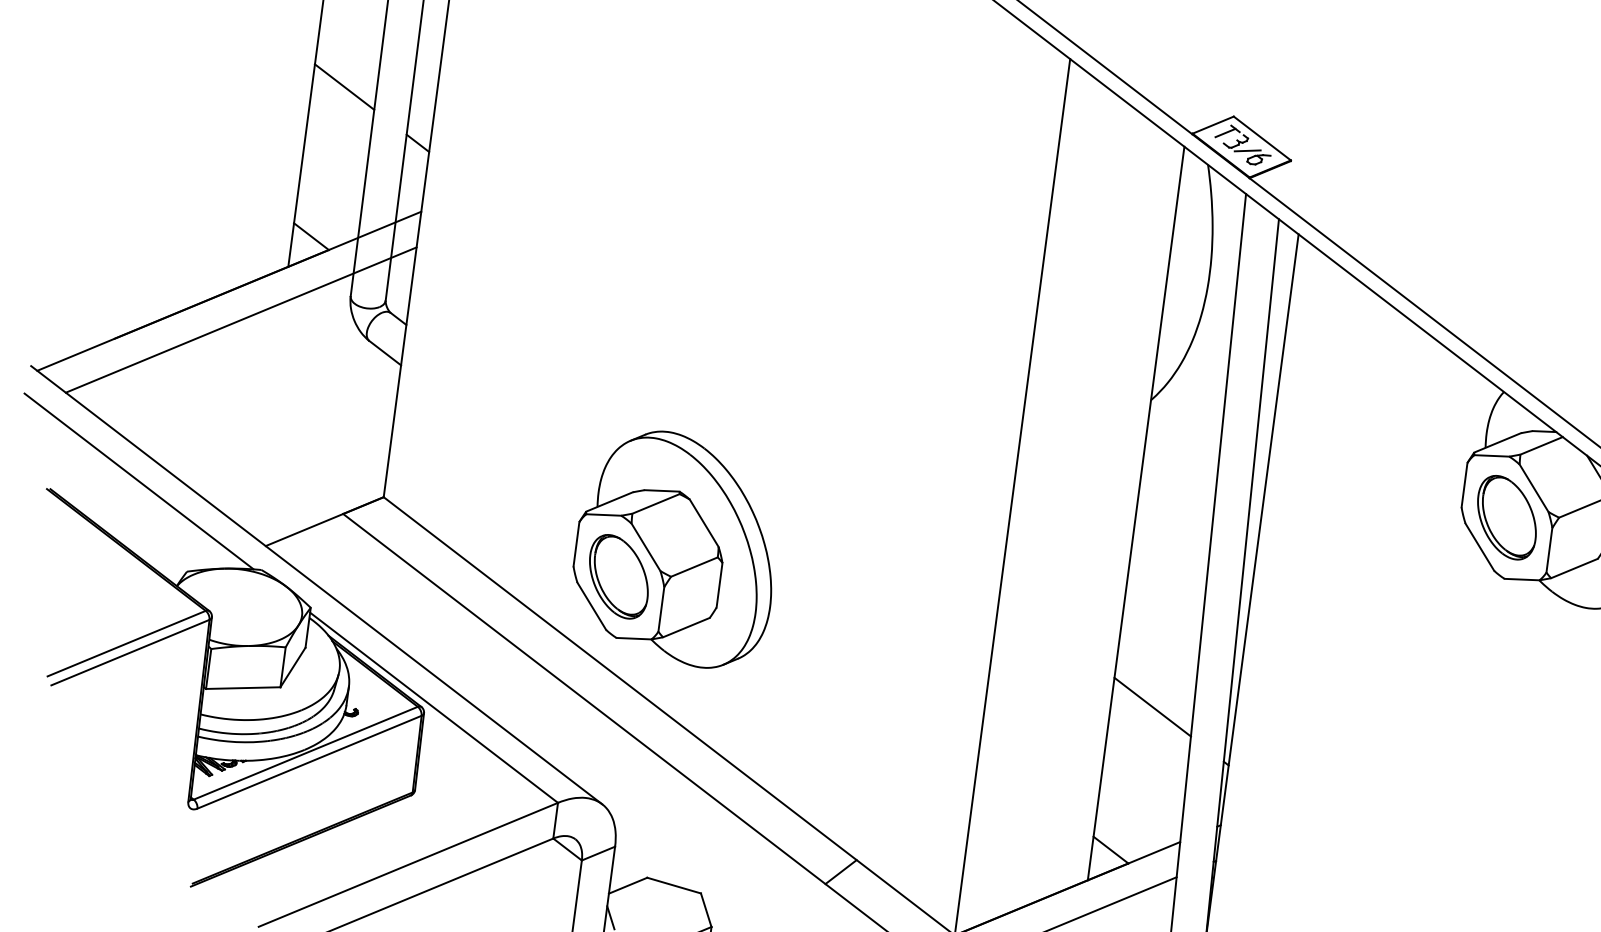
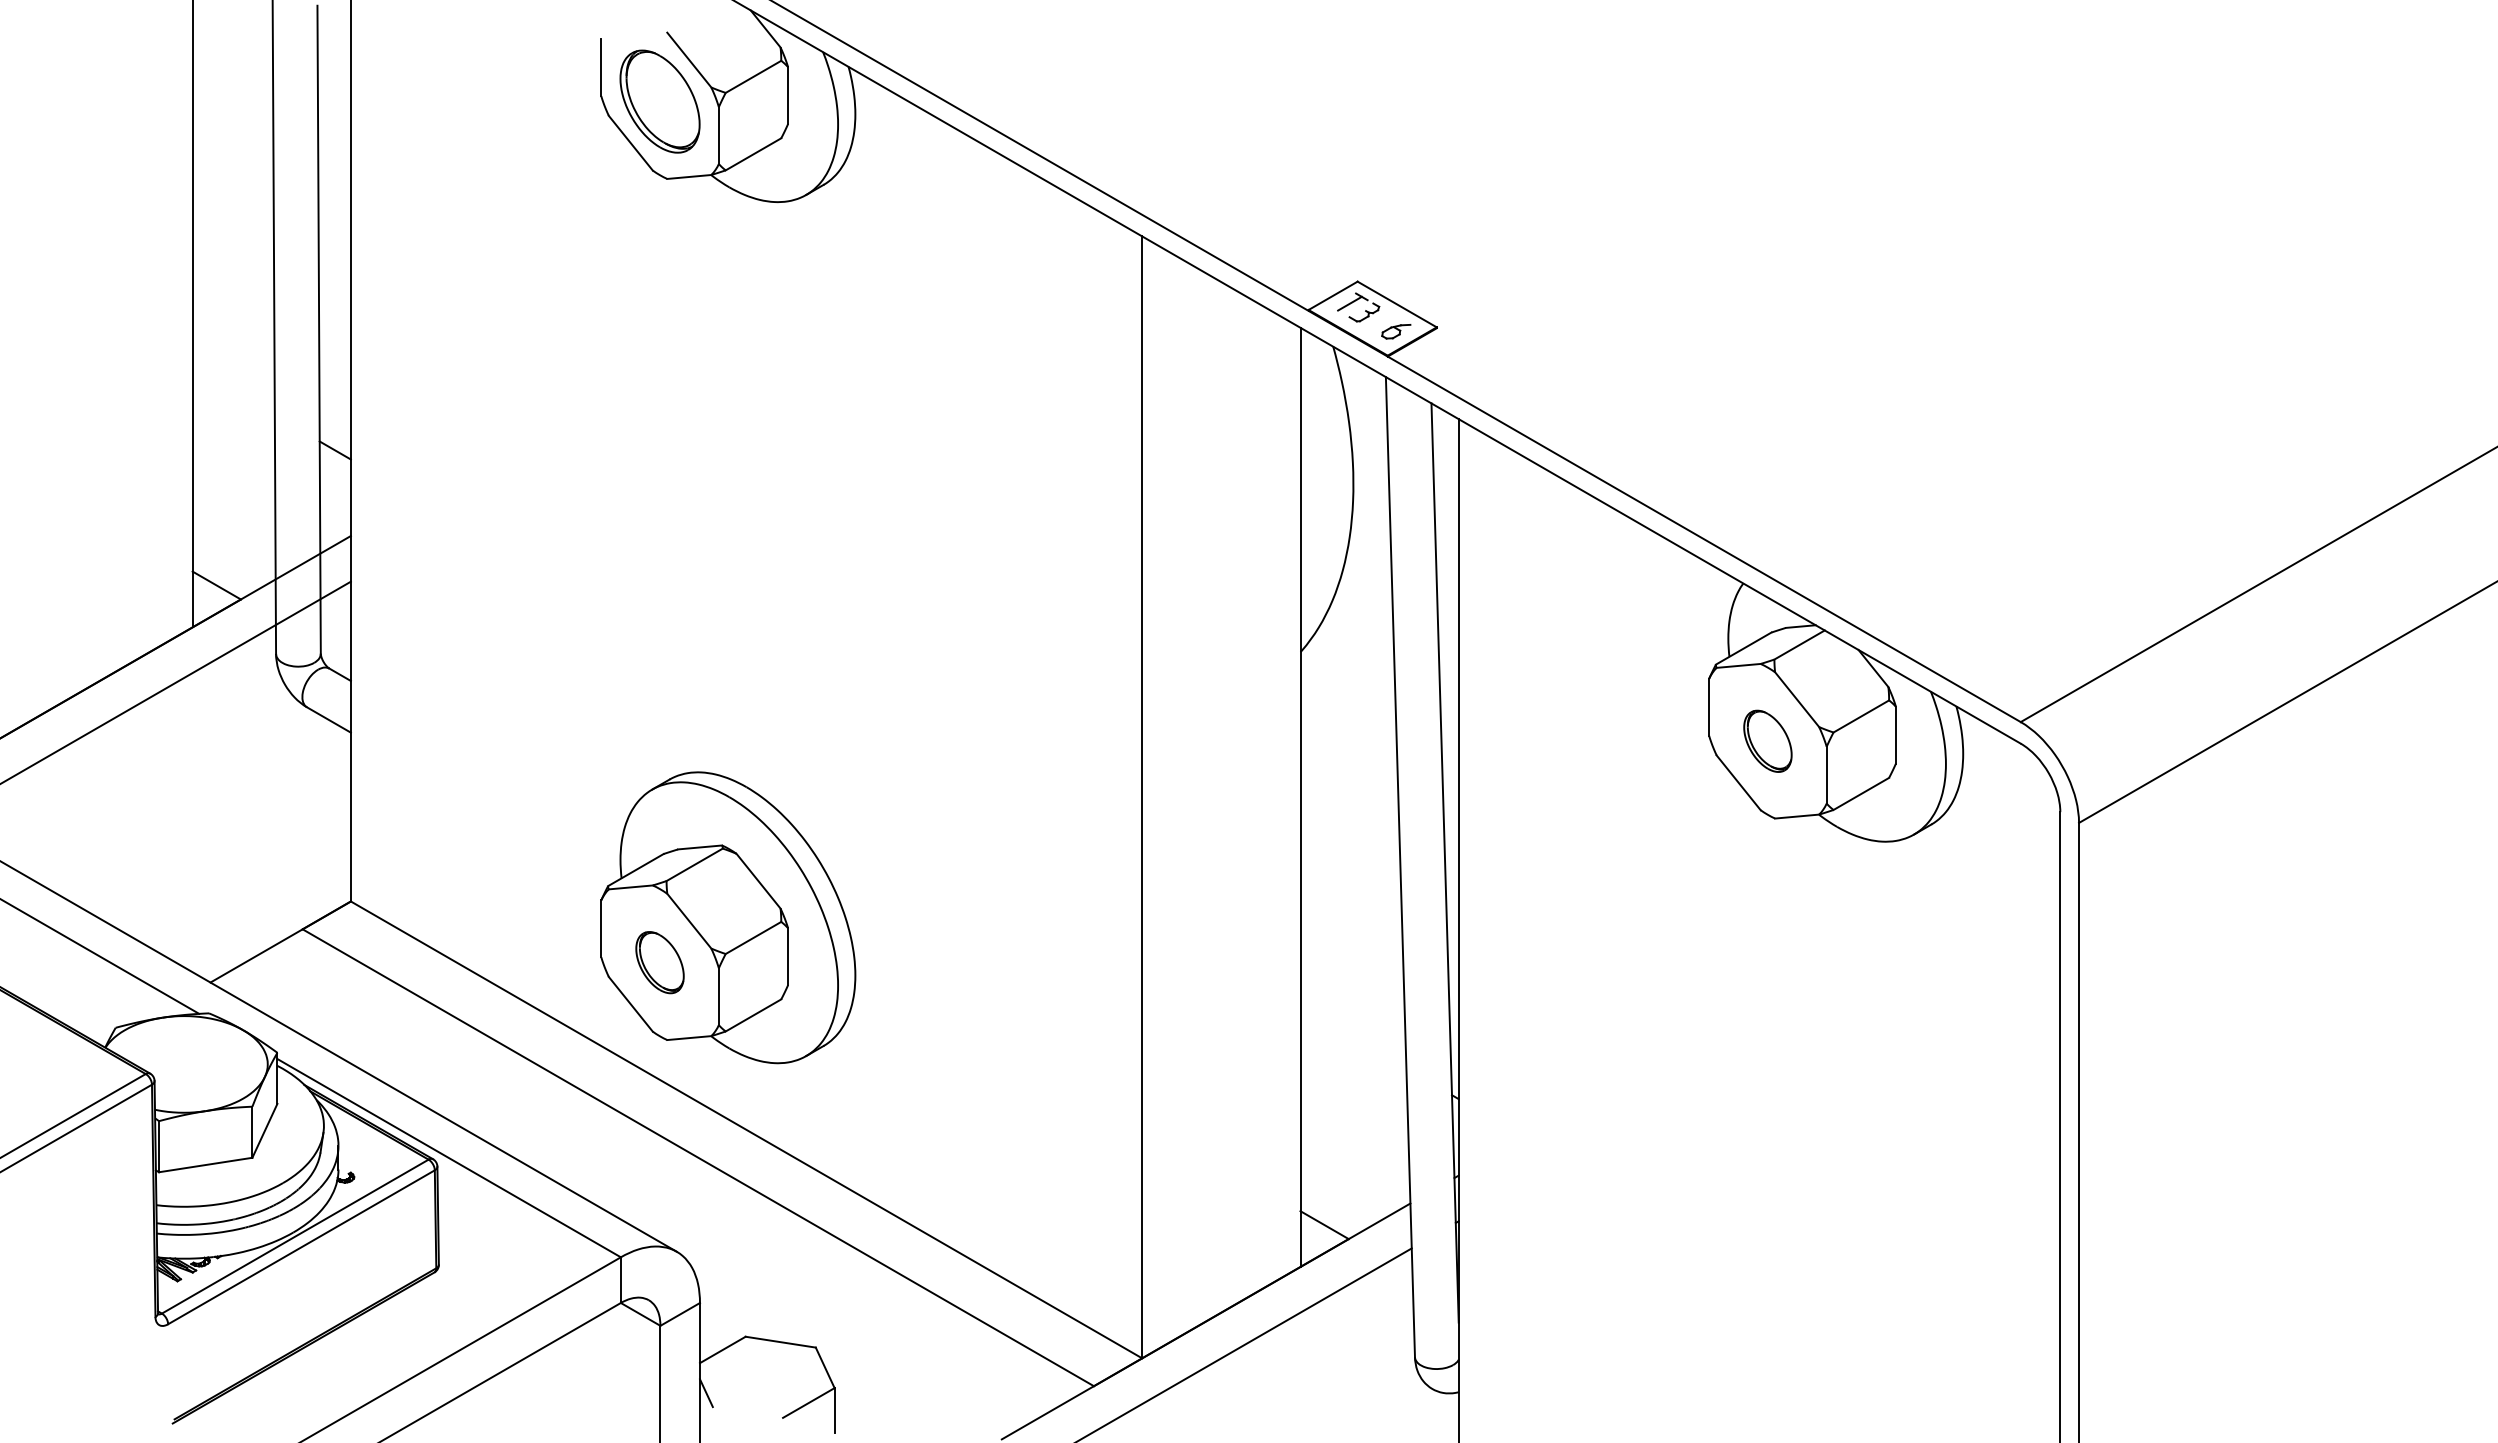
line: (344, 86) -> (233, 391), removed
line: (1247, 150) -> (1380, 322), removed
part: (1506, 517) -> (1767, 741), size x0.6
part: (618, 576) -> (659, 962), size x0.6
line: (1152, 706) -> (1353, 1037), removed
line: (841, 872) -> (988, 1297), removed

